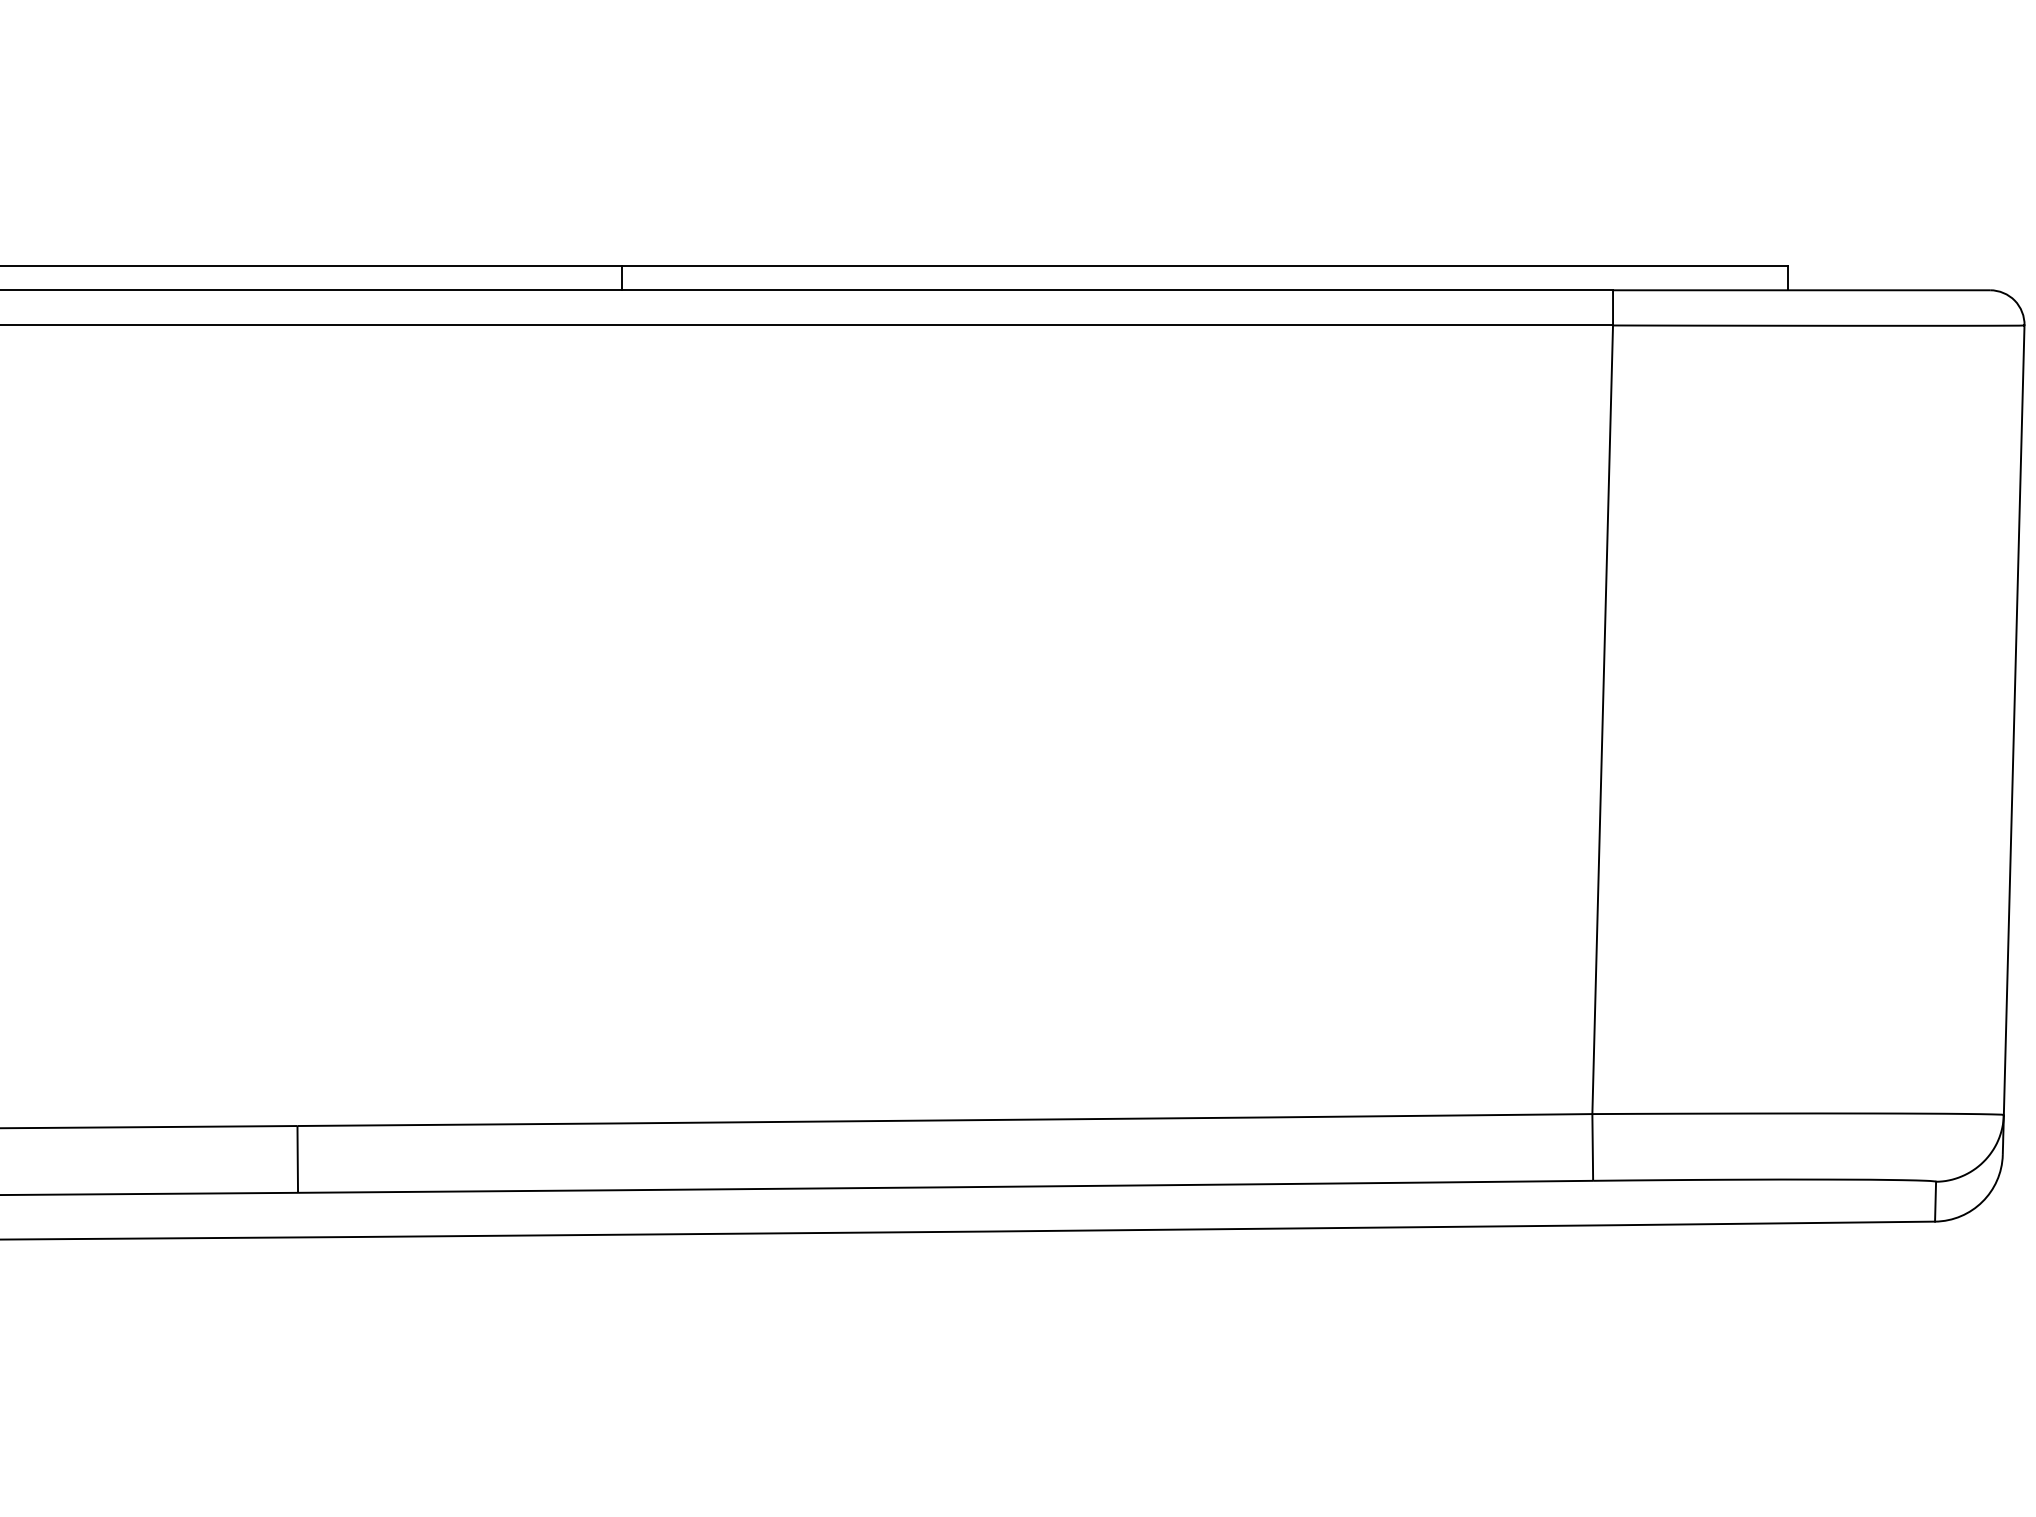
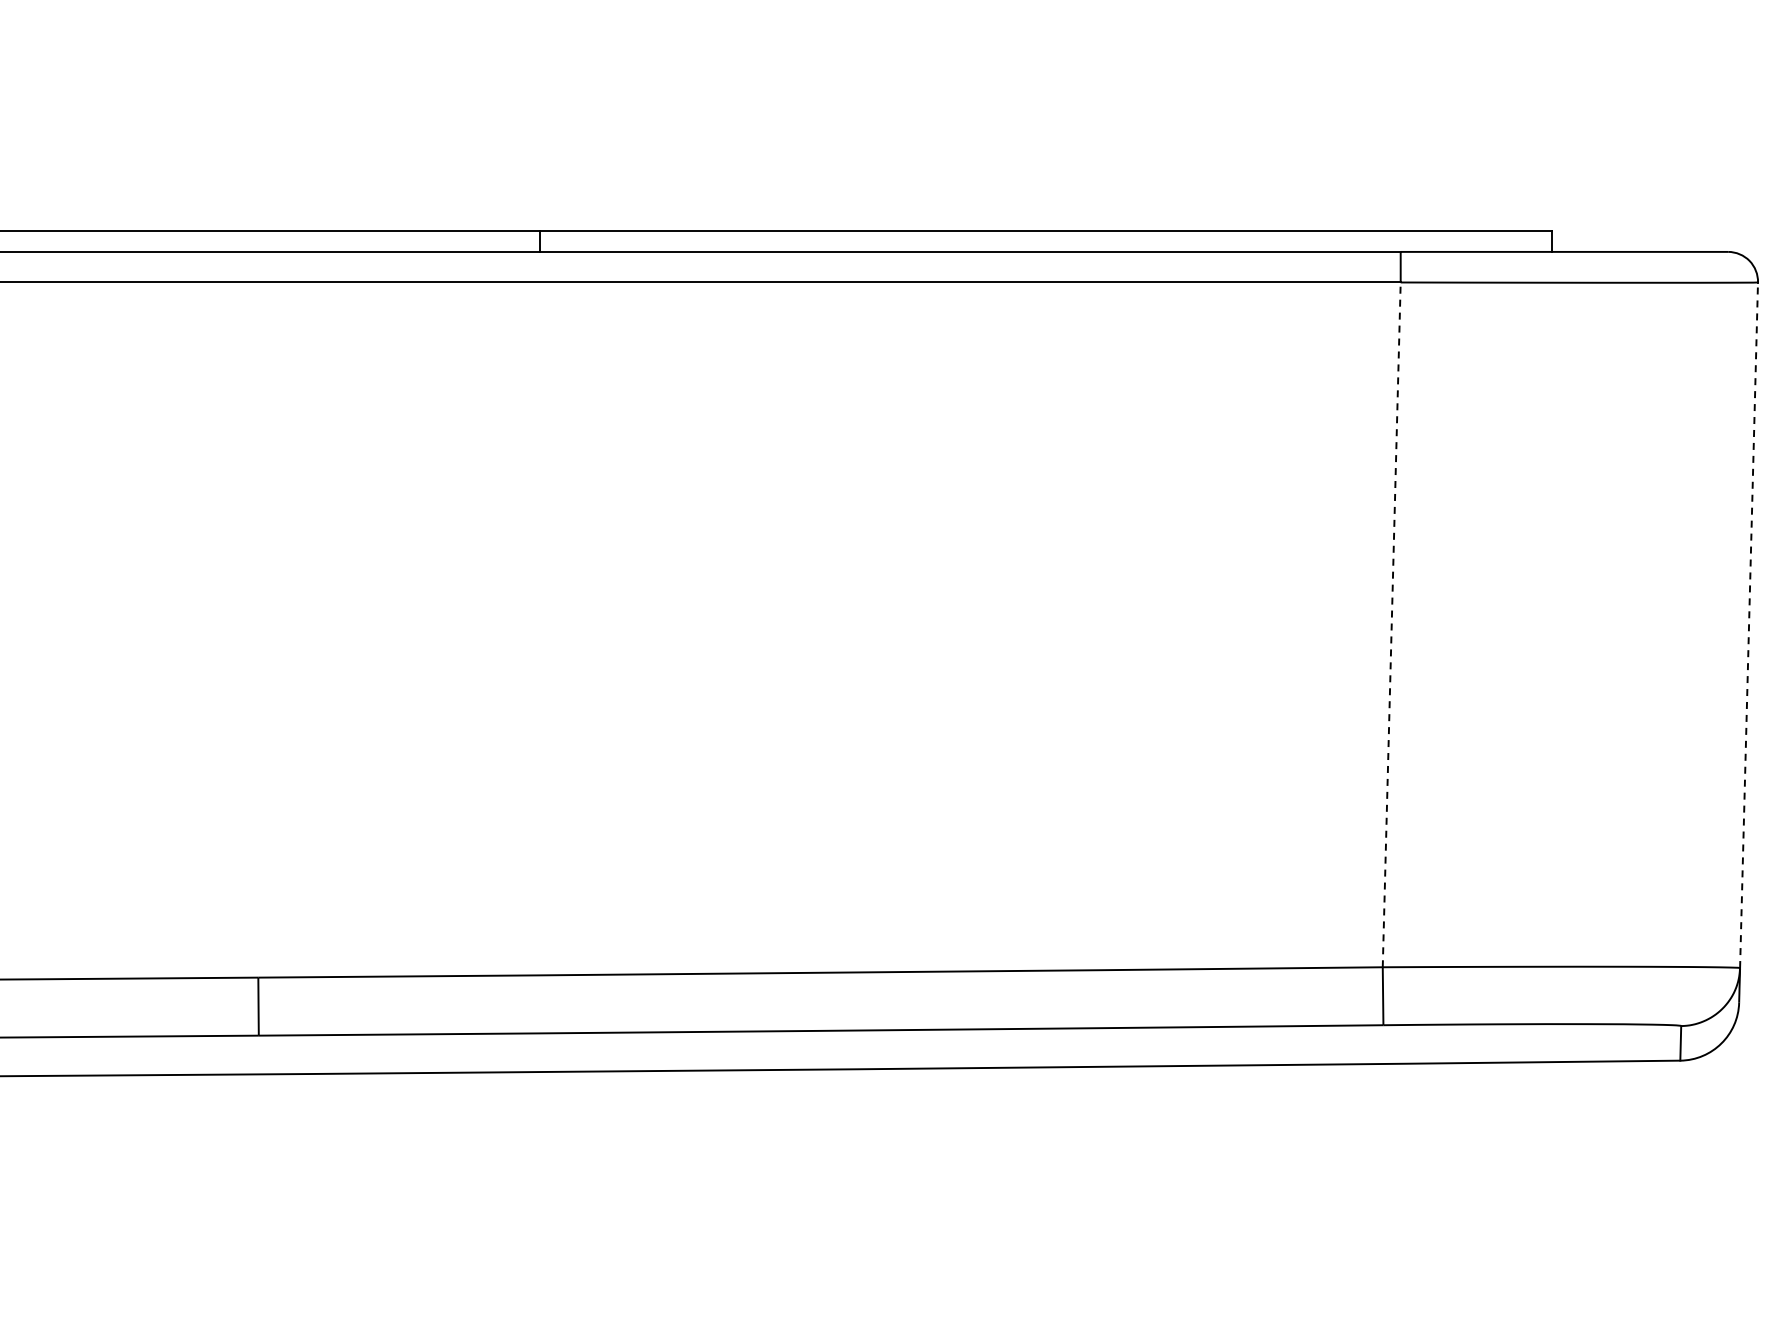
line: (1602, 719) -> (1391, 624), solid -> dashed
line: (2014, 720) -> (1749, 625), solid -> dashed

